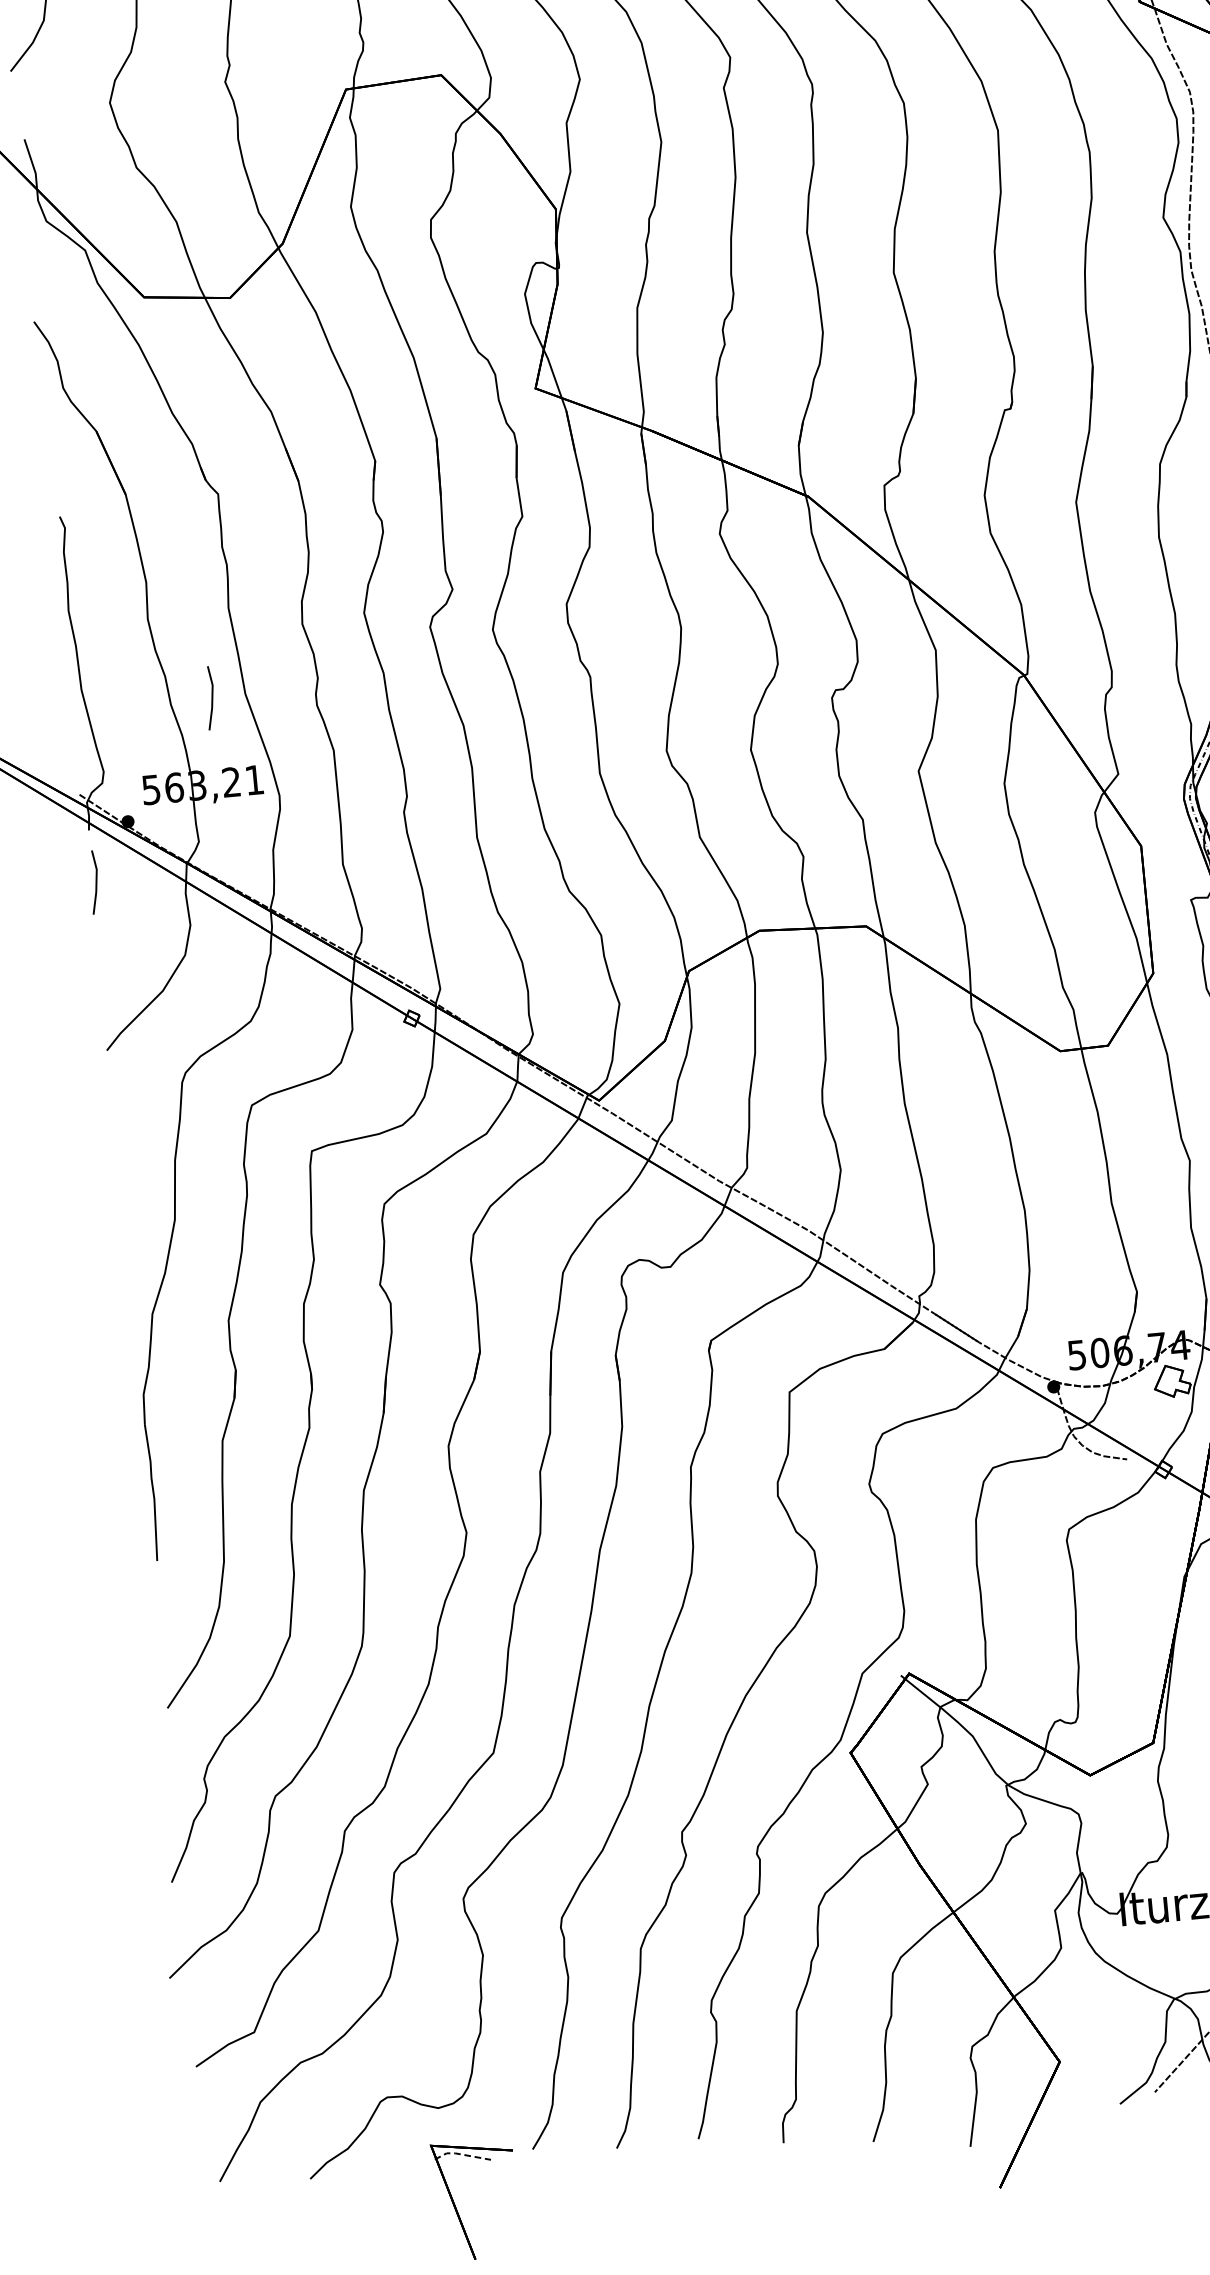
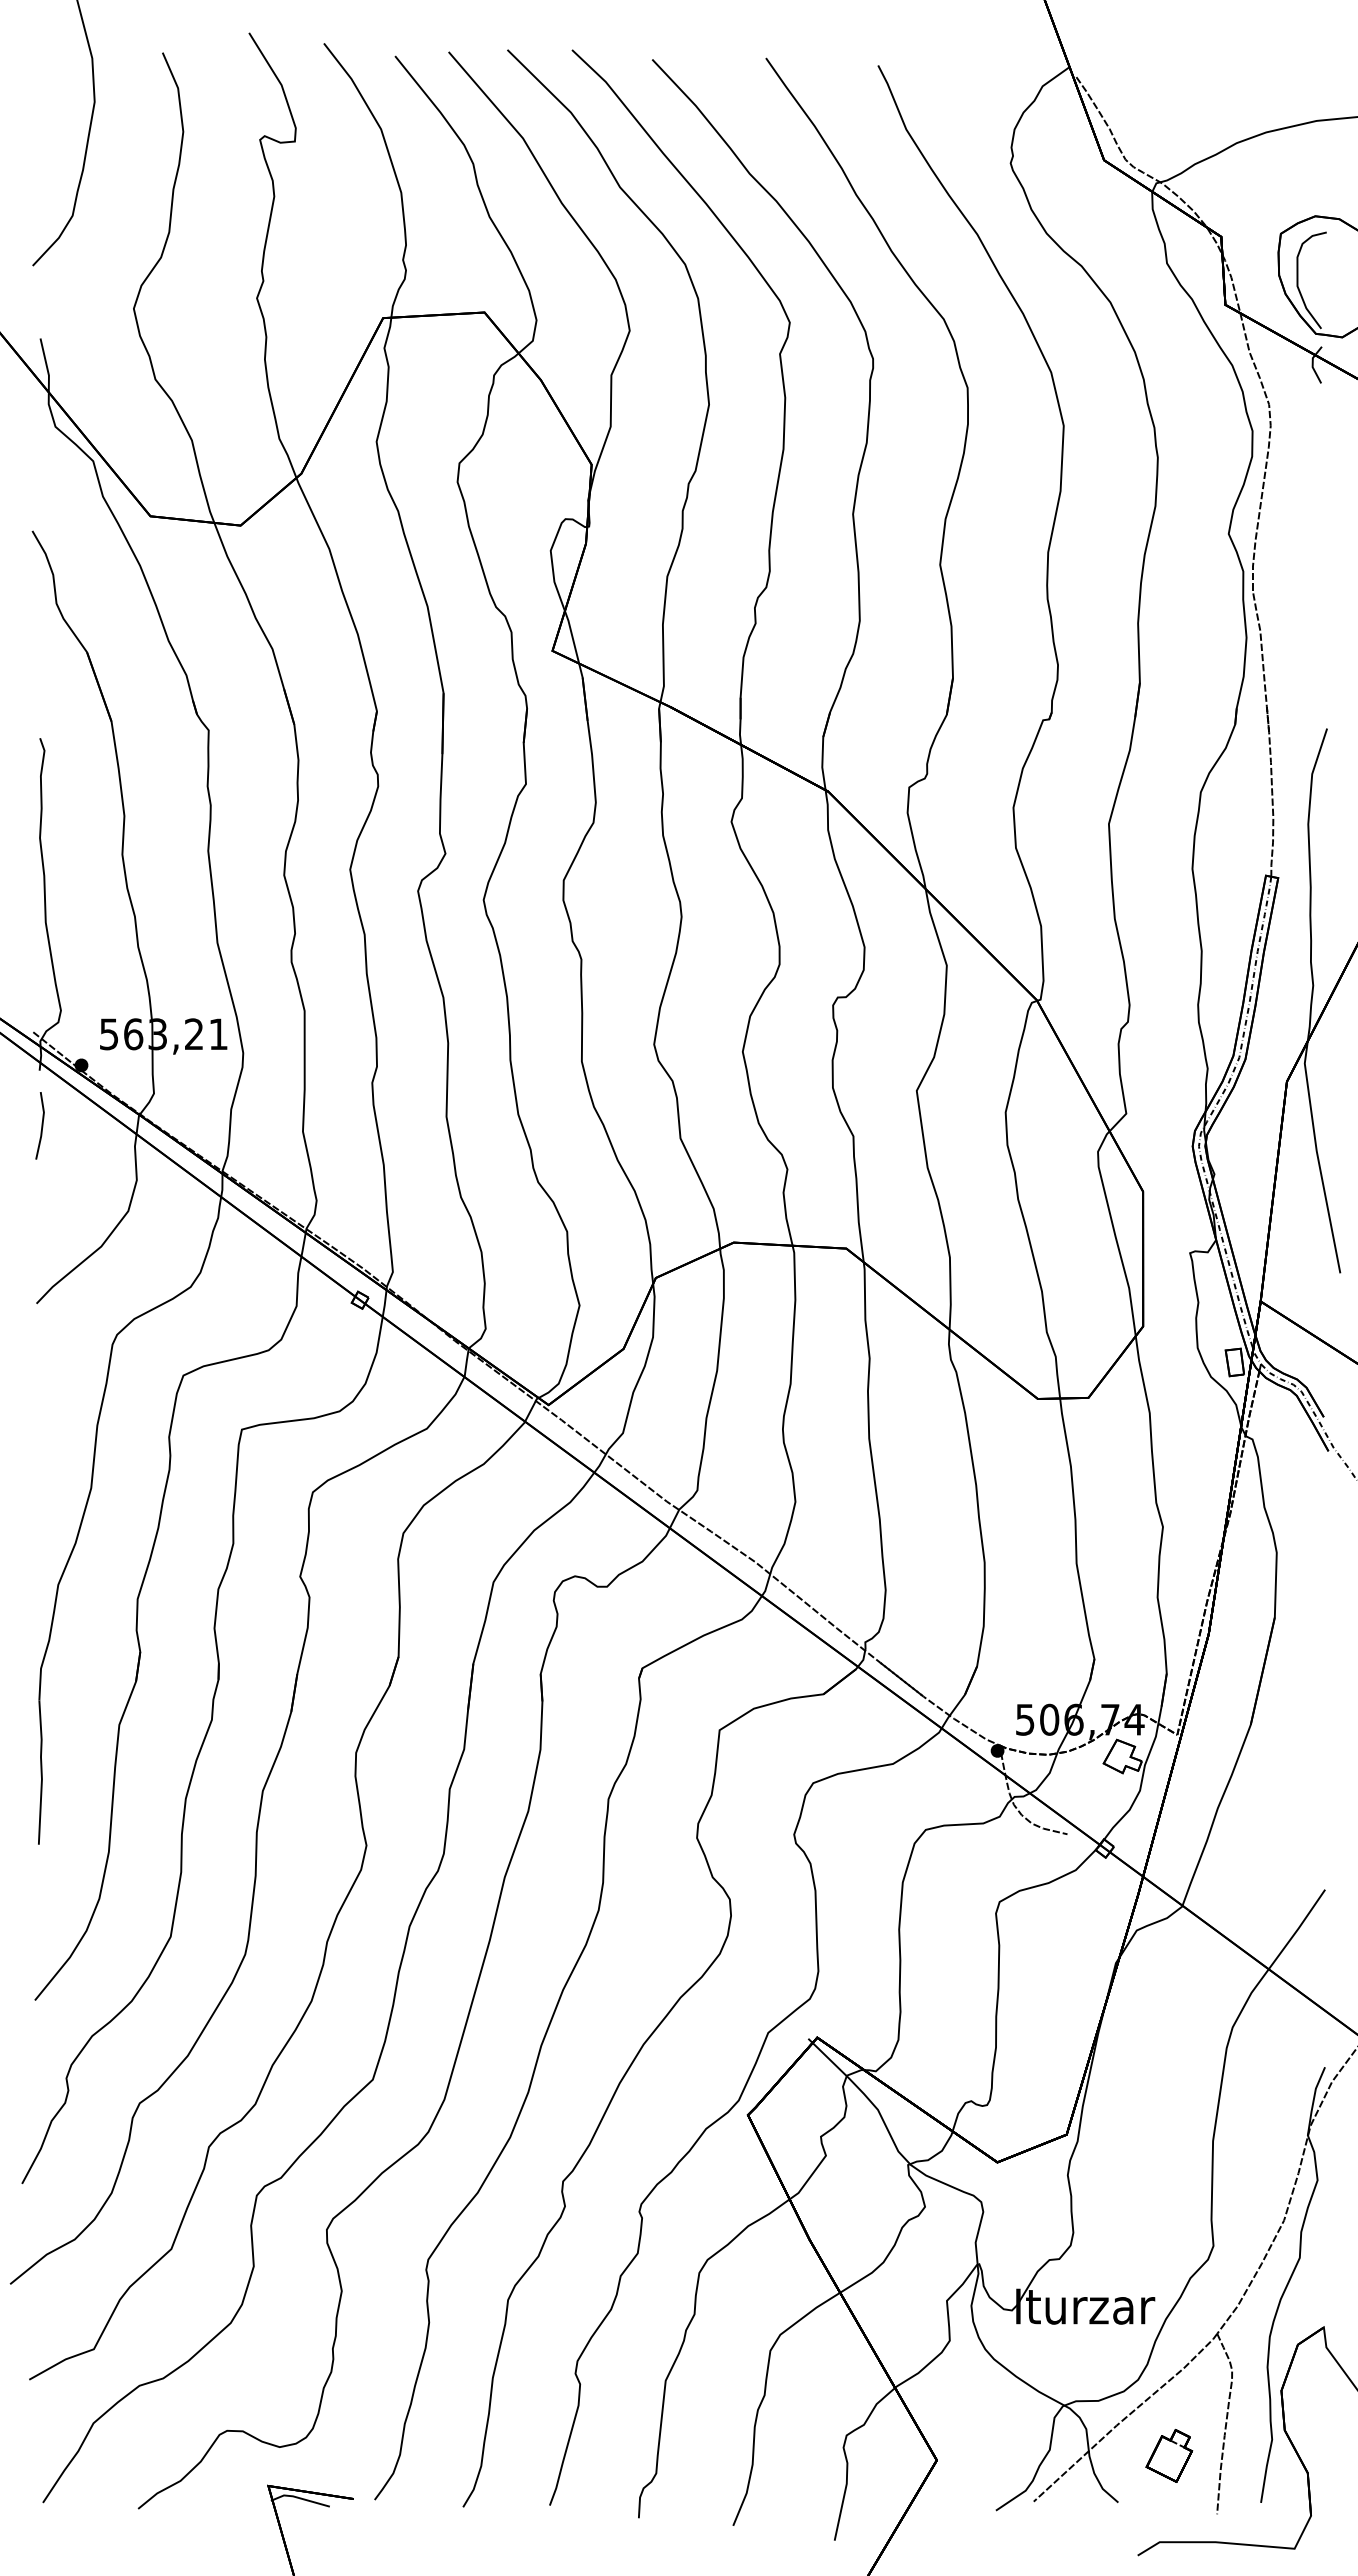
line: (211, 697) -> (181, 943), removed
line: (460, 2153) -> (298, 2497), dashed -> solid

